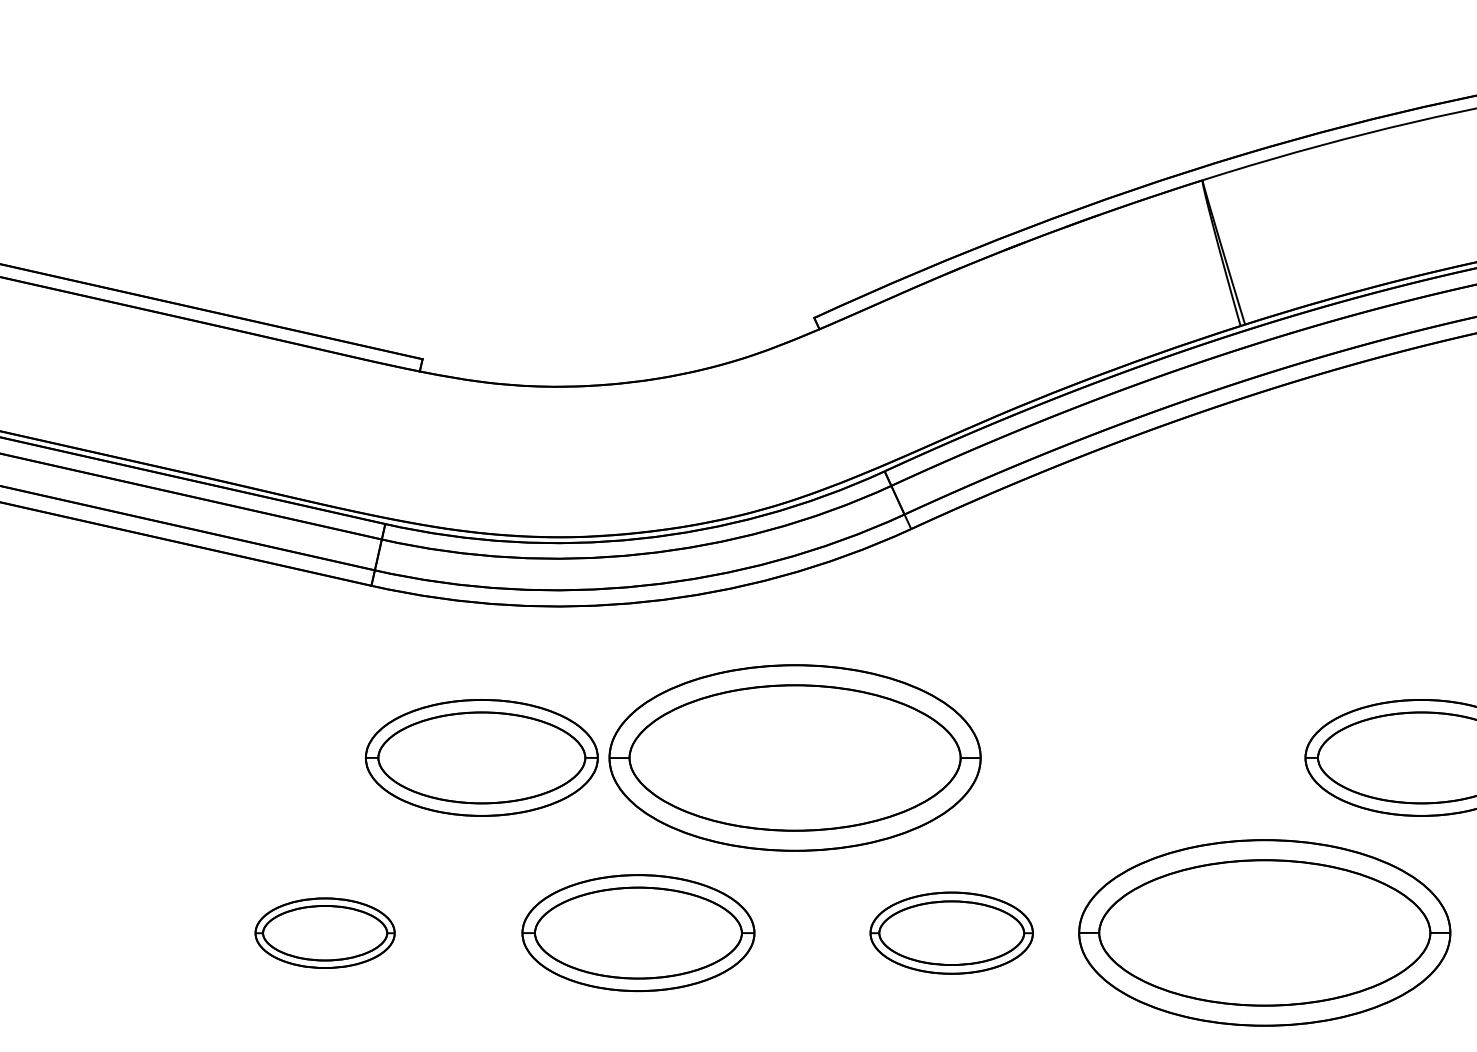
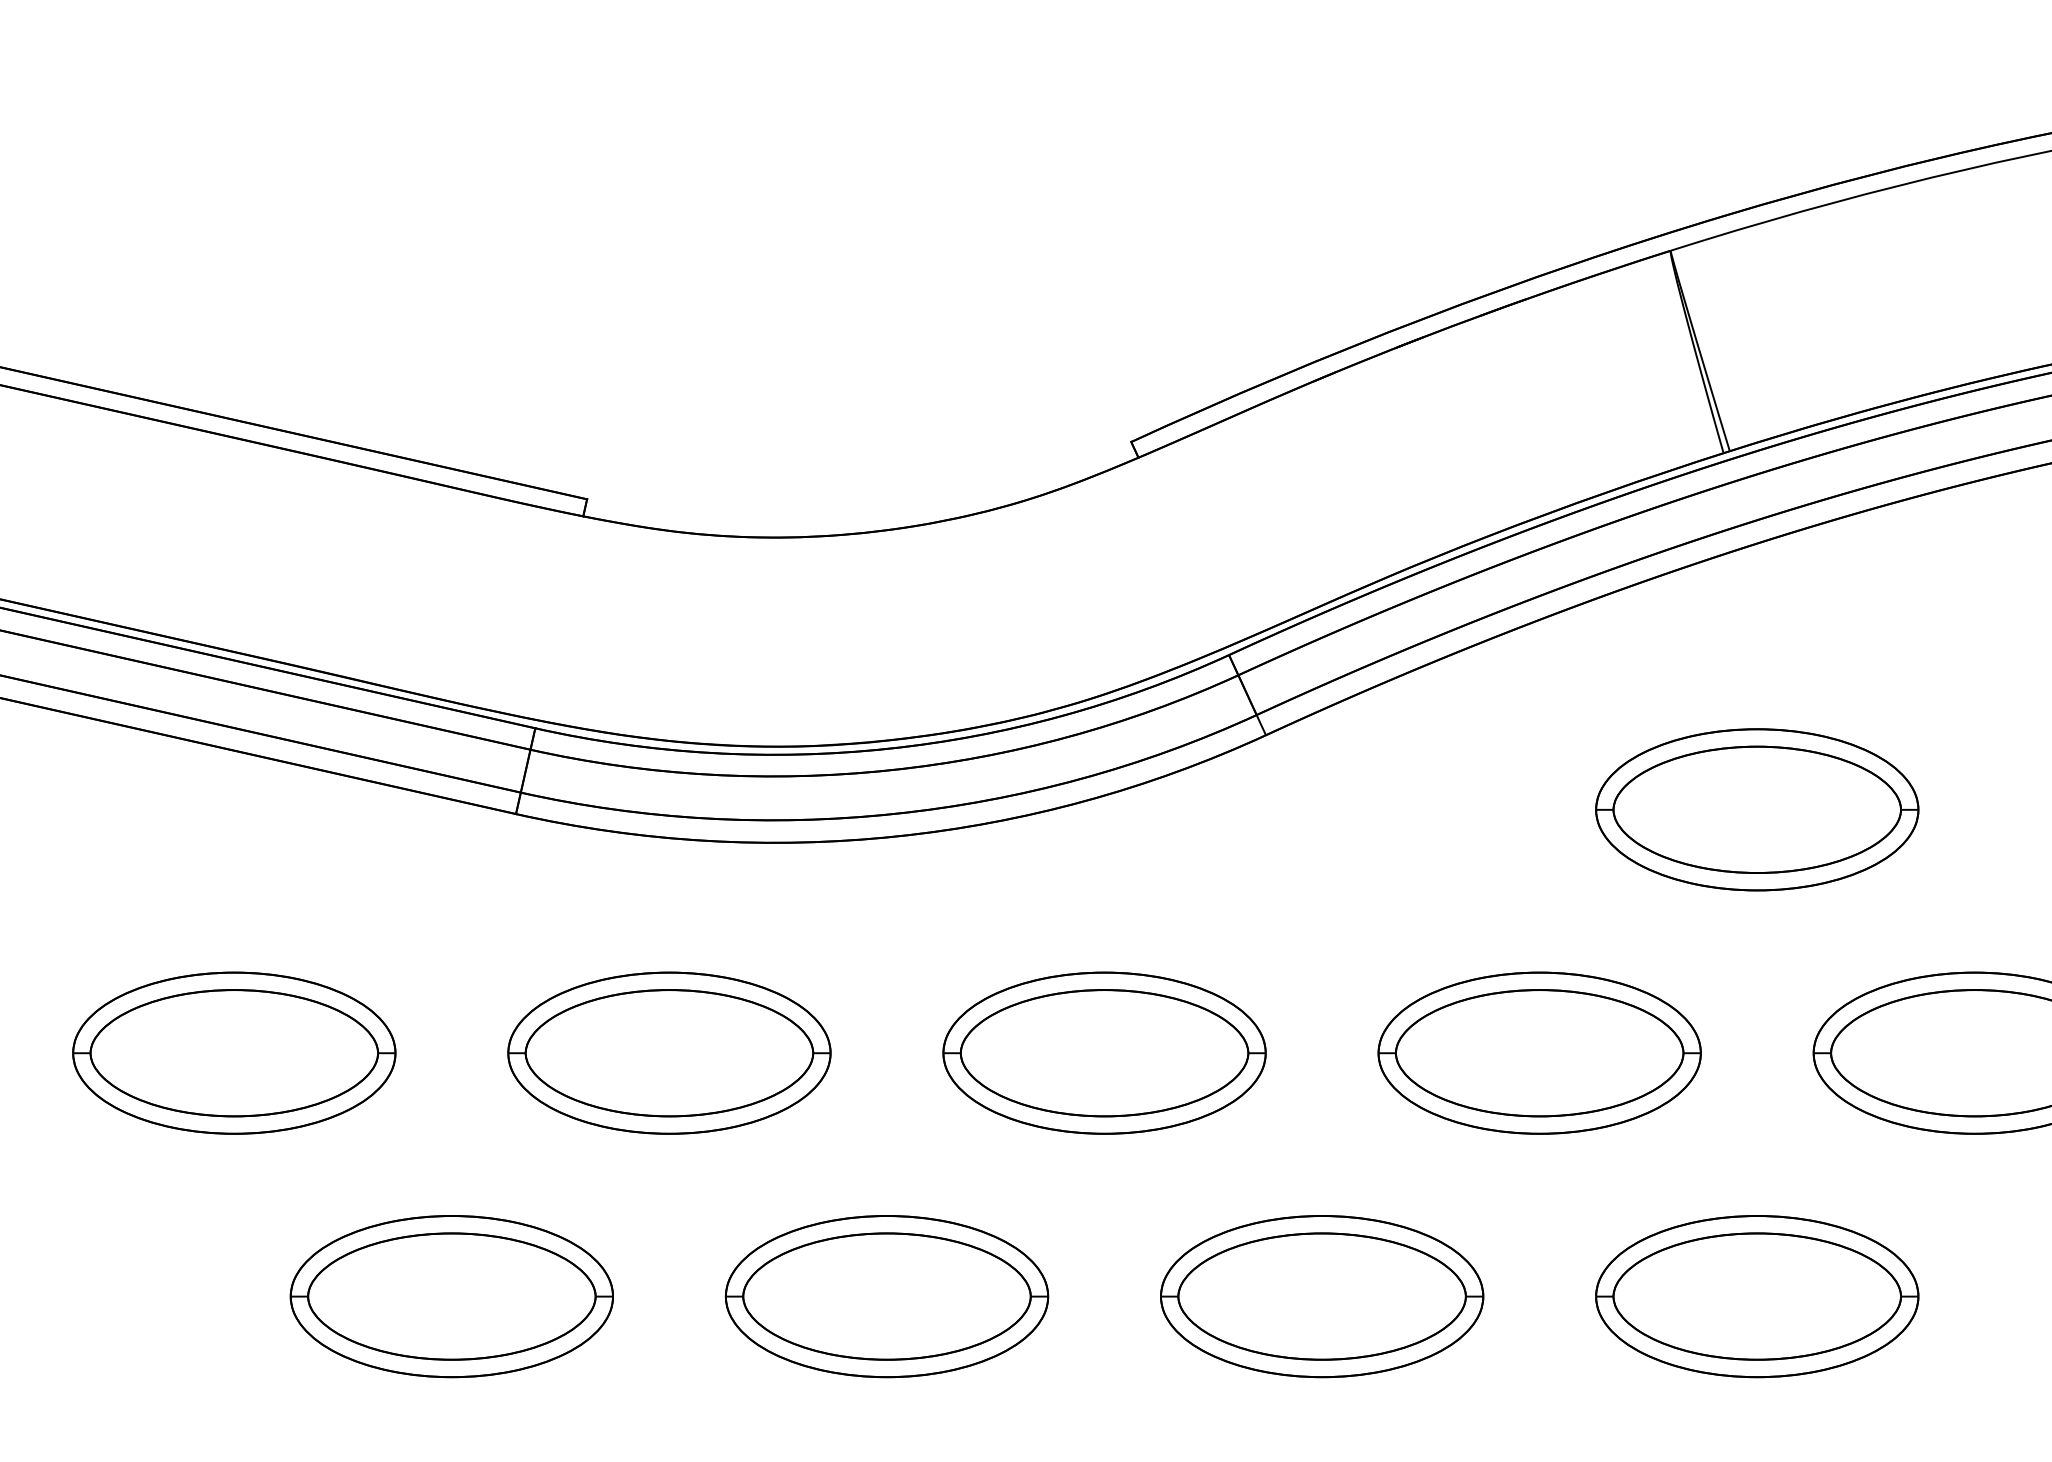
part: (1265, 582) -> (1757, 809), added
part: (168, 757) -> (234, 1052), added
part: (795, 757) -> (1104, 1052), size x0.62
part: (1108, 757) -> (1539, 1052), added
part: (324, 933) -> (451, 1296), size x1.67
part: (951, 933) -> (1322, 1296), size x1.43
part: (1265, 933) -> (1757, 1296), size x0.62

